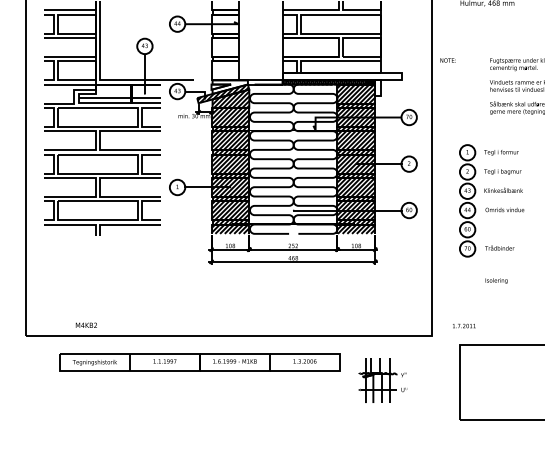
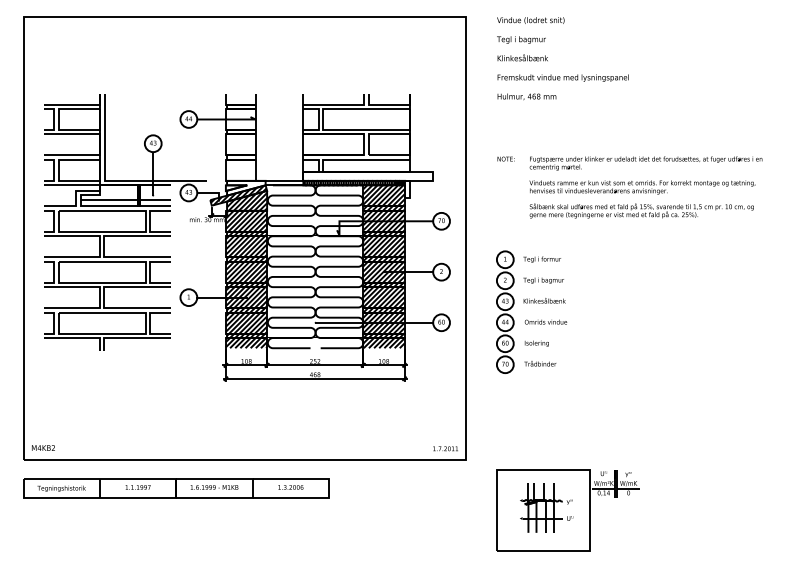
text: (447, 59) -> (505, 158), moved
text: (496, 280) -> (536, 343), moved
text: (86, 324) -> (43, 447), moved
text: (464, 325) -> (445, 448), moved
part: (200, 362) -> (176, 488), moved
part: (382, 379) -> (546, 507), moved

